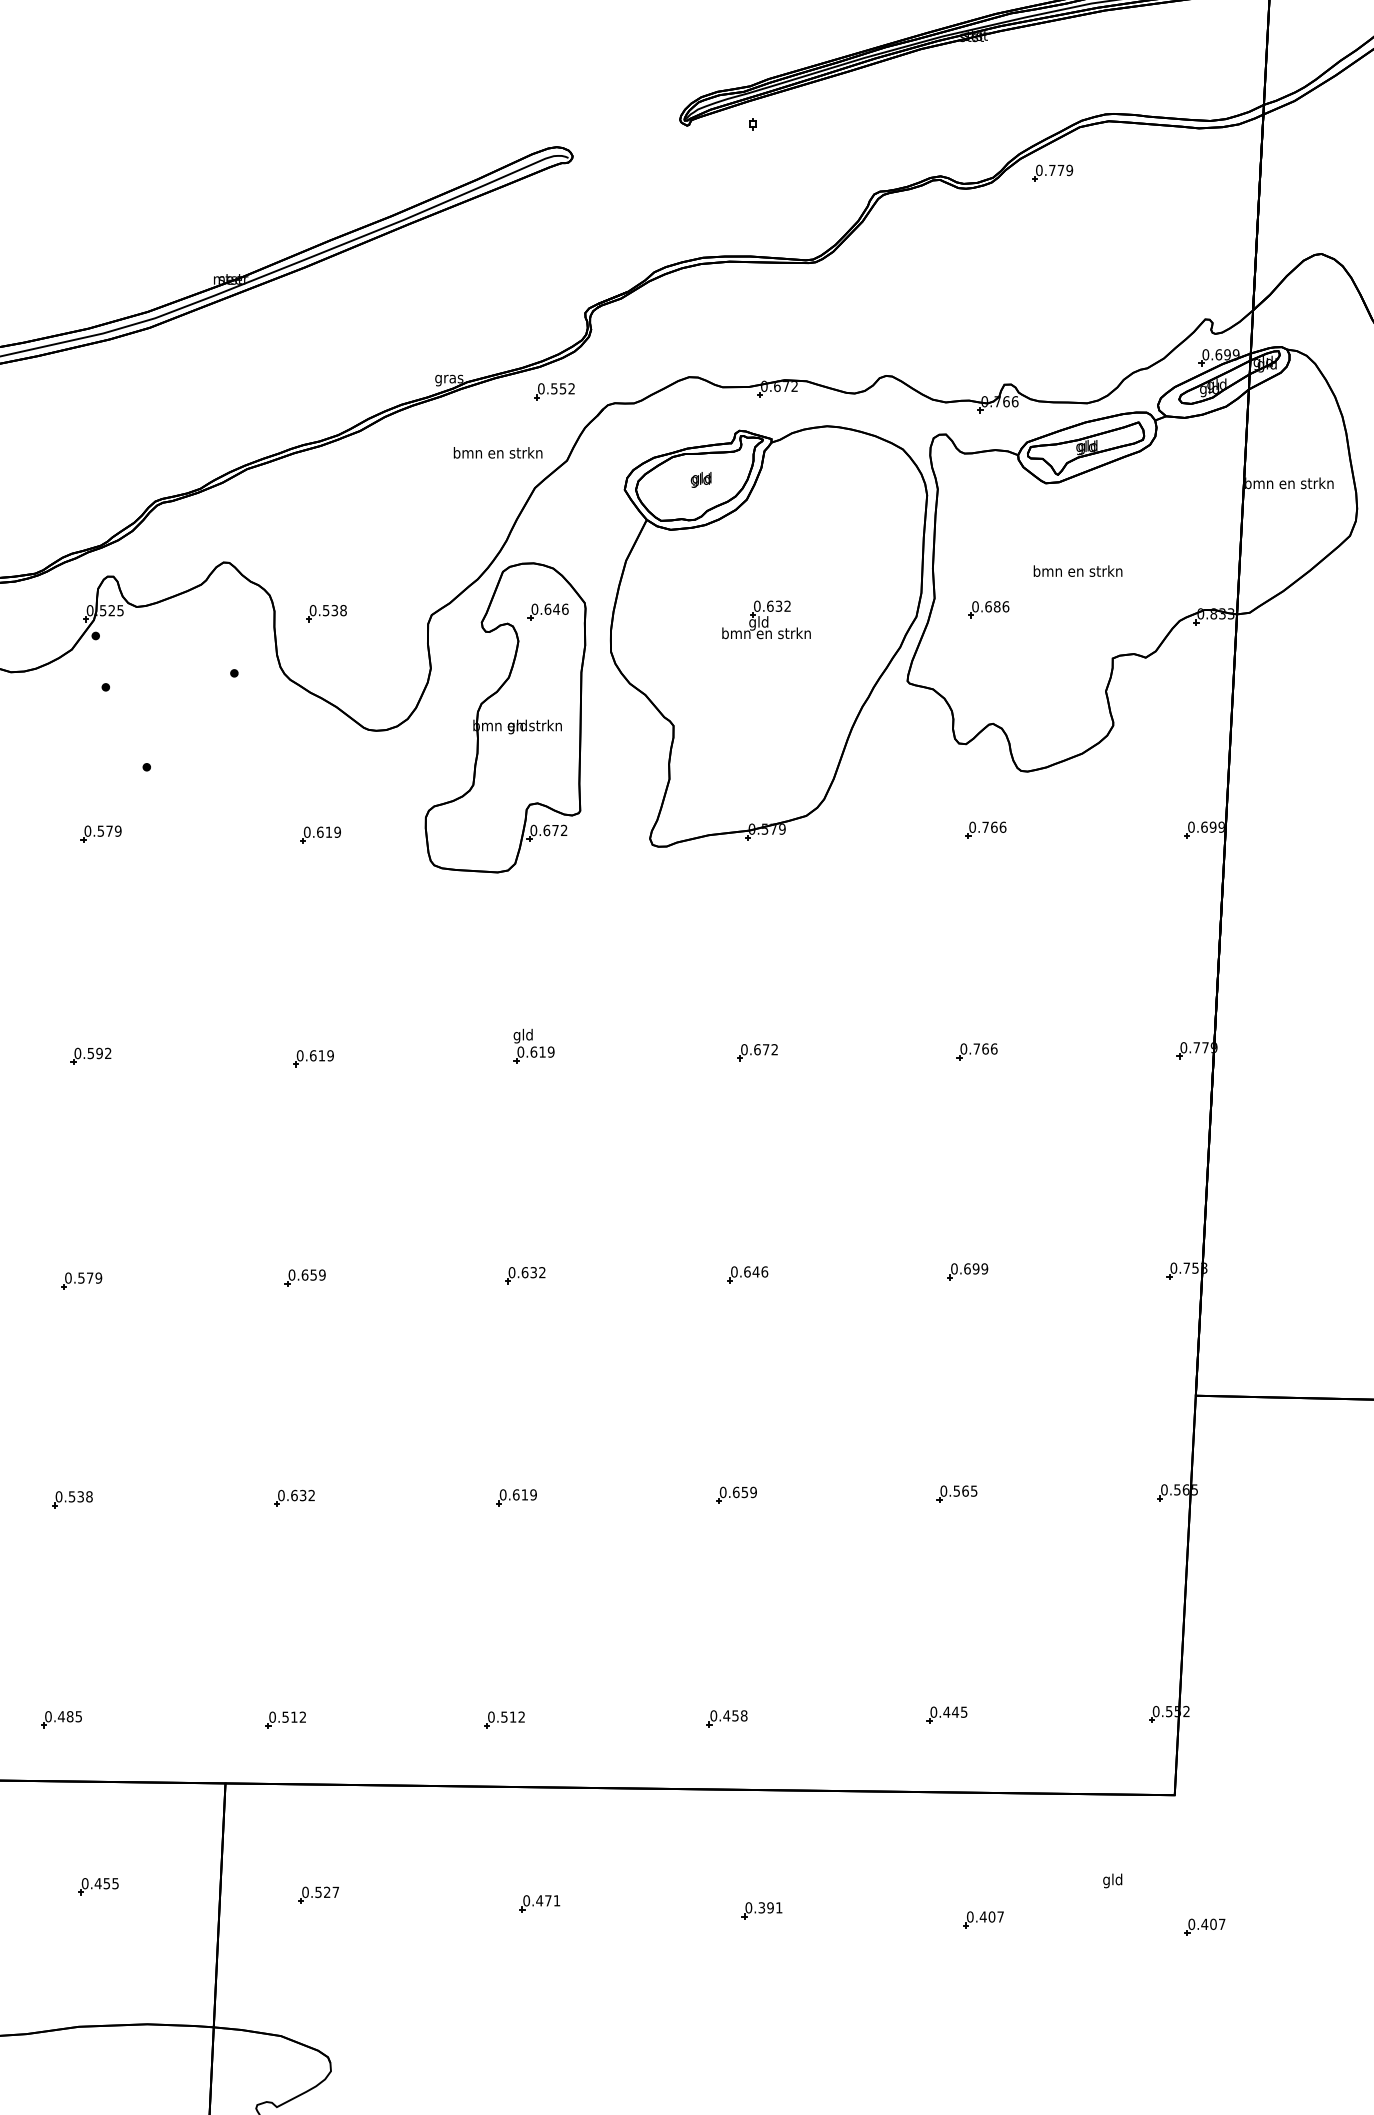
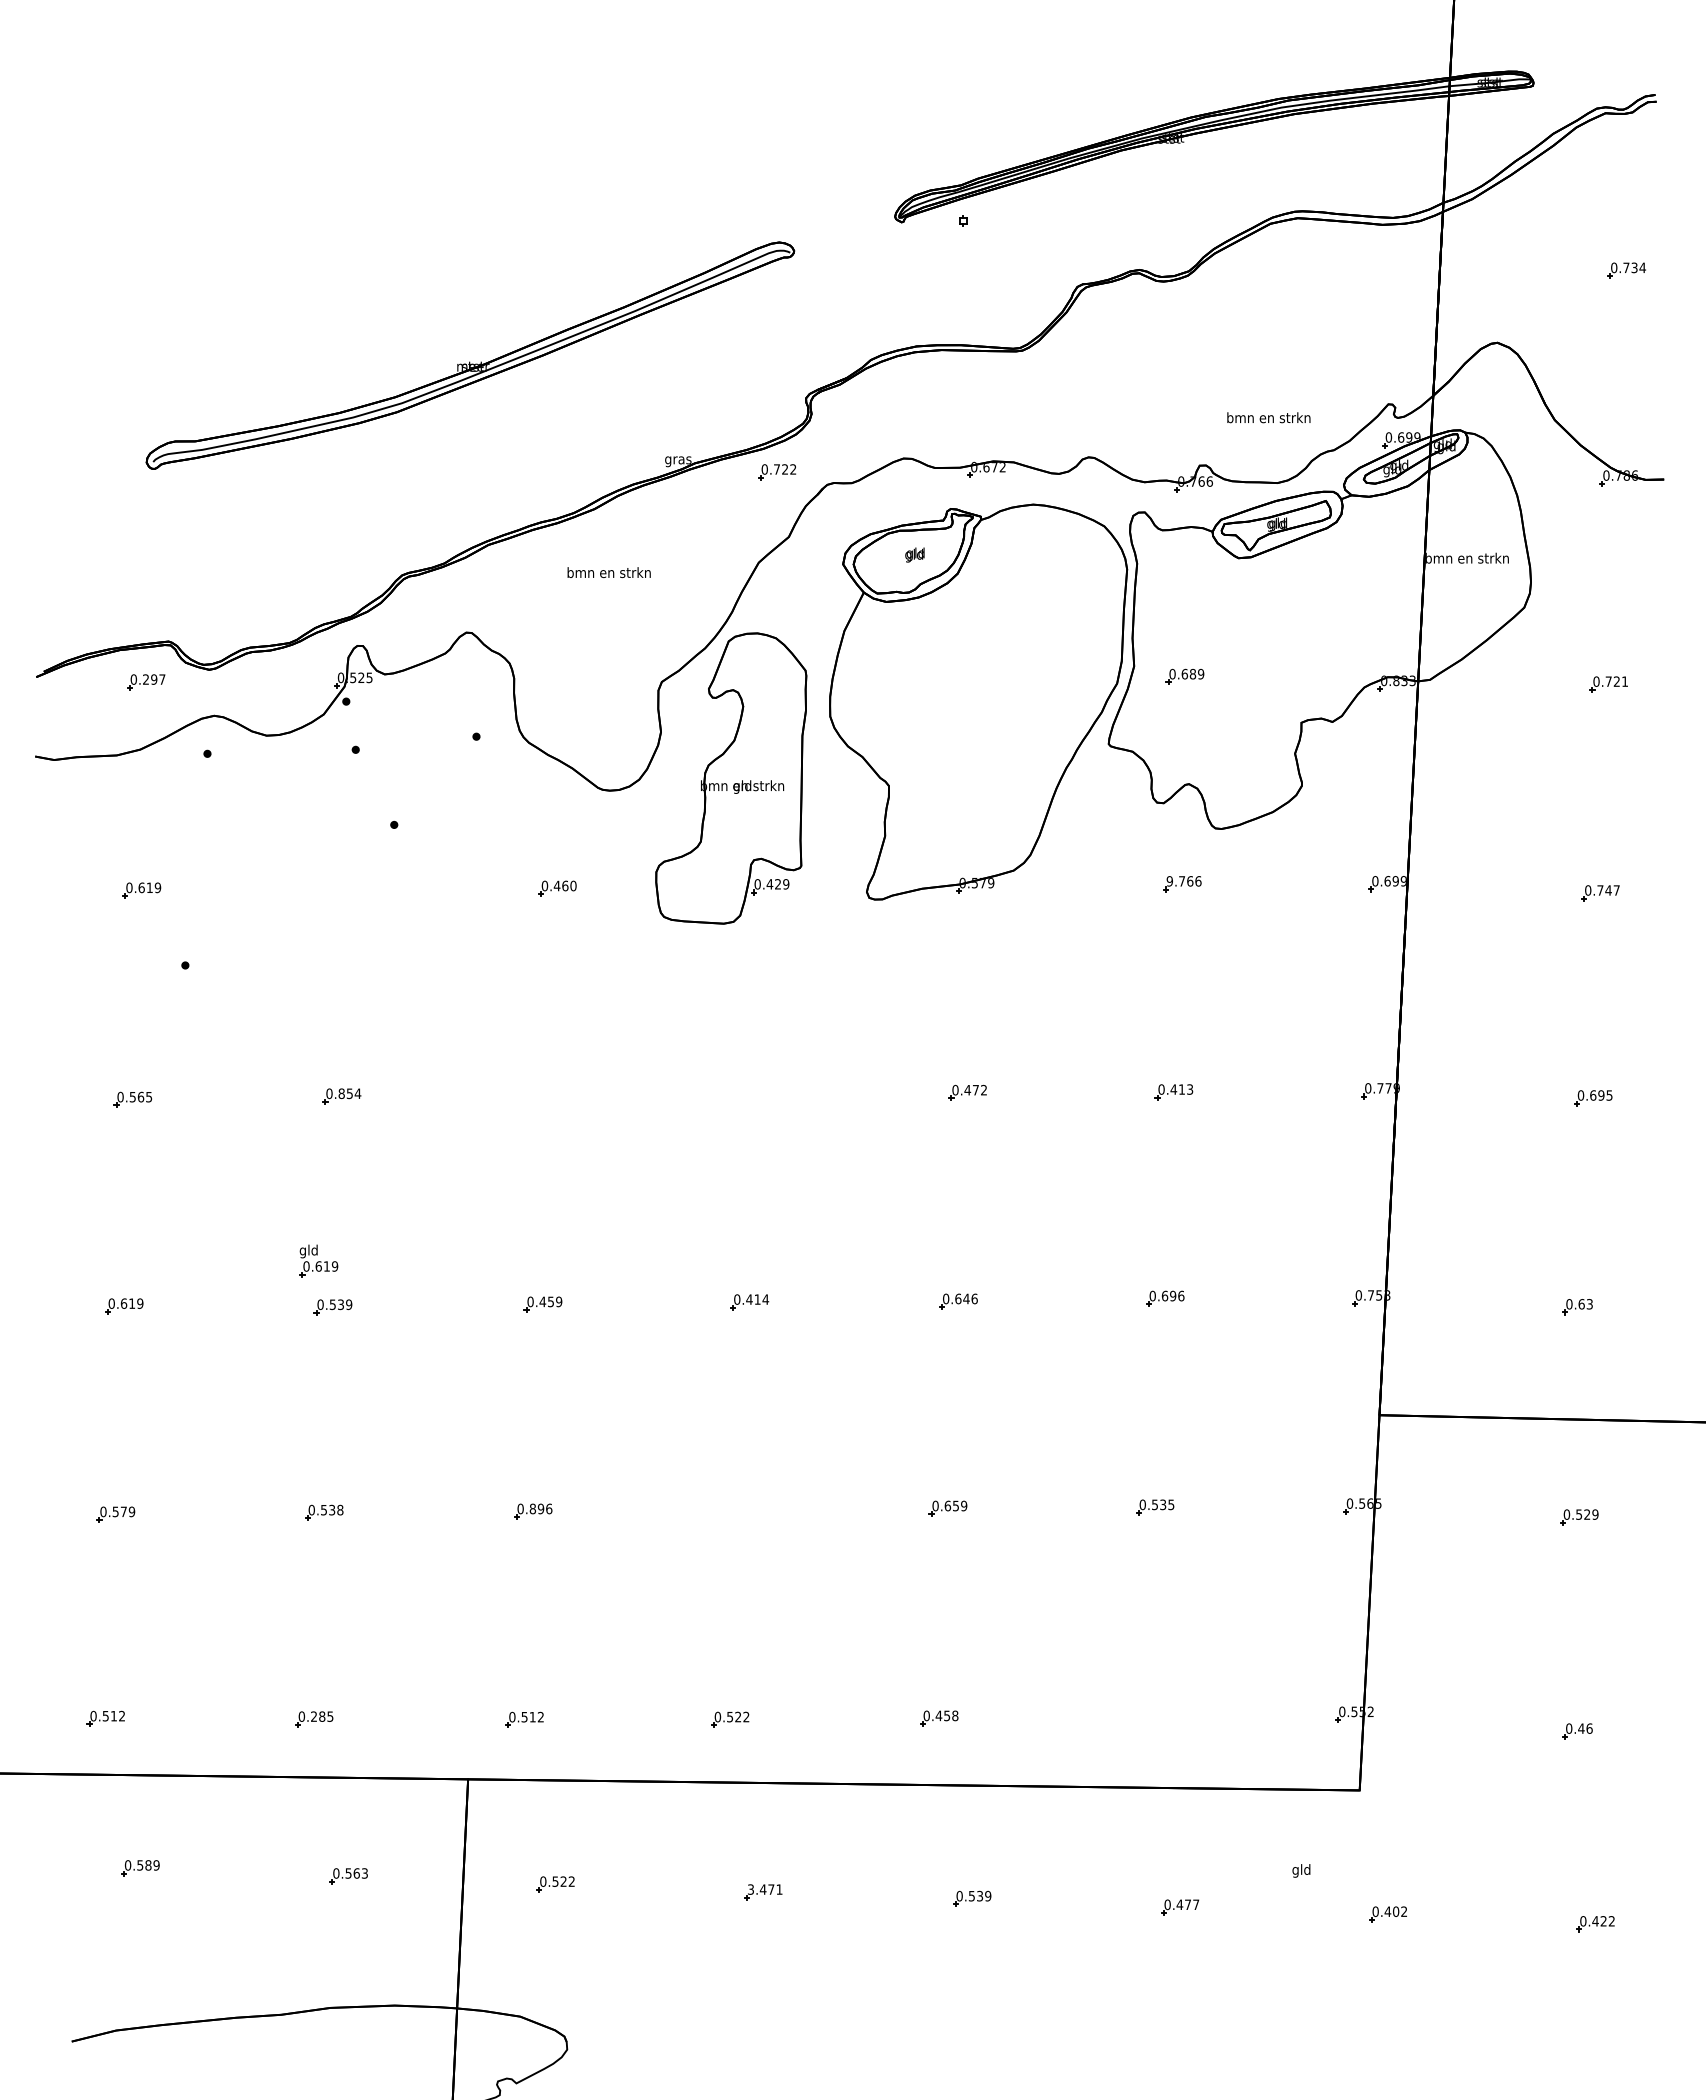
part: (1052, 173) -> (1244, 267), removed
text: (559, 388) -> (781, 469), 0.552 -> 0.722
text: (497, 452) -> (608, 572), moved
text: (1077, 570) -> (1268, 417), moved
text: (1006, 606) -> (1201, 673), 0.686 -> 0.689
part: (548, 612) -> (771, 679), removed
part: (325, 613) -> (562, 680), removed
part: (765, 619) -> (975, 686), removed
text: (972, 827) -> (1169, 881), 0.766 -> 9.766
text: (554, 830) -> (777, 884), 0.672 -> 0.429
text: (328, 831) -> (564, 885), 0.619 -> 0.460
part: (101, 833) -> (351, 887), removed
part: (533, 1045) -> (318, 1260), moved
text: (757, 1048) -> (967, 1089), 0.672 -> 0.472
text: (985, 1048) -> (1181, 1089), 0.766 -> 0.413
text: (99, 1053) -> (349, 1093), 0.592 -> 0.854
part: (313, 1058) -> (550, 1098), removed
text: (985, 1268) -> (1181, 1295), 0.699 -> 0.696
text: (533, 1272) -> (757, 1299), 0.632 -> 0.414
text: (304, 1274) -> (542, 1301), 0.659 -> 0.459
text: (89, 1277) -> (340, 1304), 0.579 -> 0.539
text: (965, 1490) -> (1163, 1504), 0.565 -> 0.535
text: (302, 1495) -> (540, 1508), 0.632 -> 0.896
part: (516, 1498) -> (741, 1511), removed
part: (946, 1715) -> (1145, 1715), removed
text: (60, 1716) -> (313, 1716), 0.485 -> 0.285
text: (512, 1716) -> (737, 1716), 0.512 -> 0.522
text: (106, 1883) -> (356, 1873), 0.455 -> 0.563
text: (335, 1892) -> (571, 1881), 0.527 -> 0.522
text: (526, 1900) -> (750, 1889), 0.471 -> 3.471
text: (771, 1907) -> (980, 1895), 0.391 -> 0.539
text: (991, 1916) -> (1187, 1904), 0.407 -> 0.477
text: (1222, 1924) -> (1404, 1911), 0.407 -> 0.402

